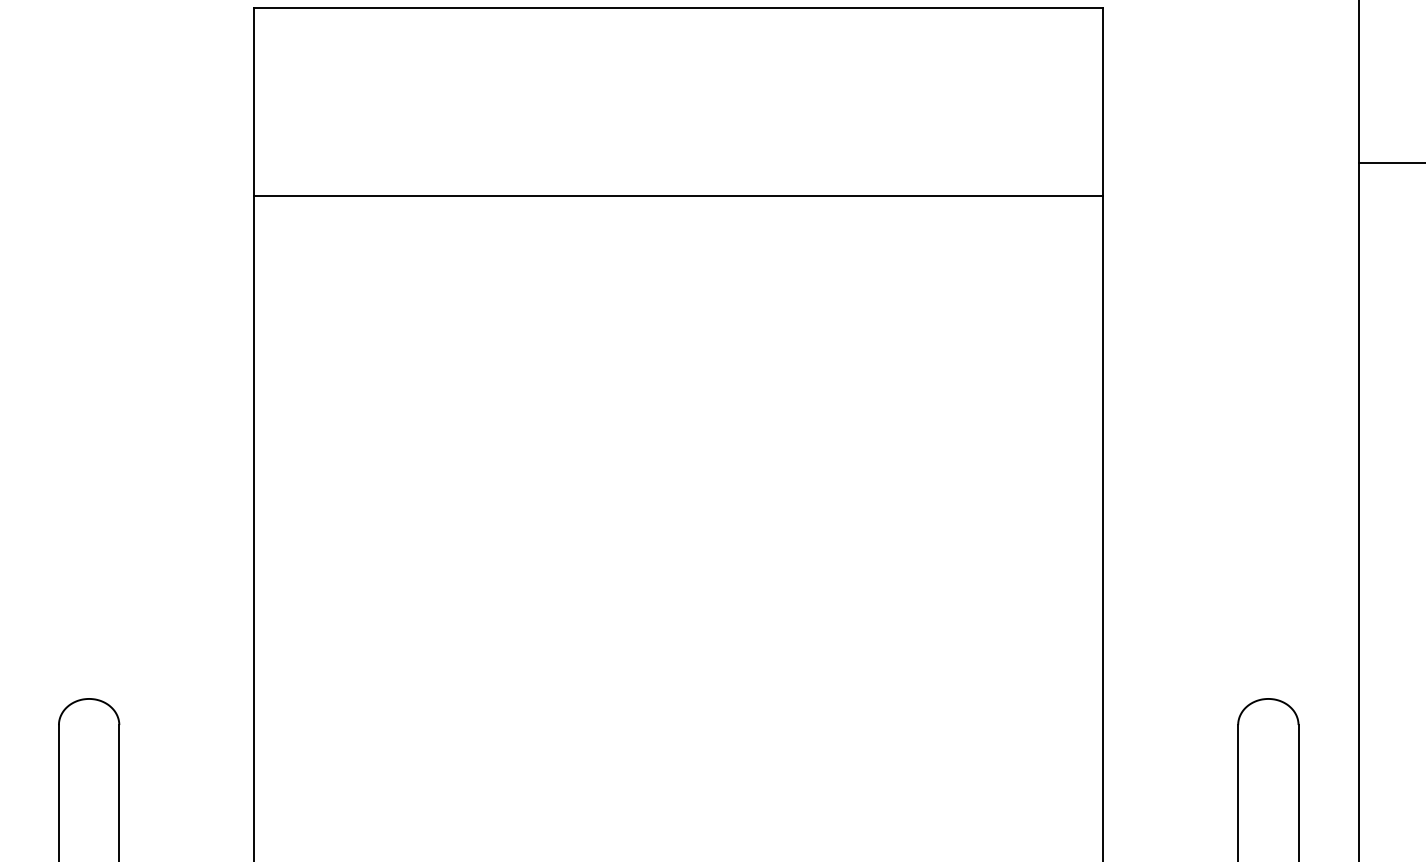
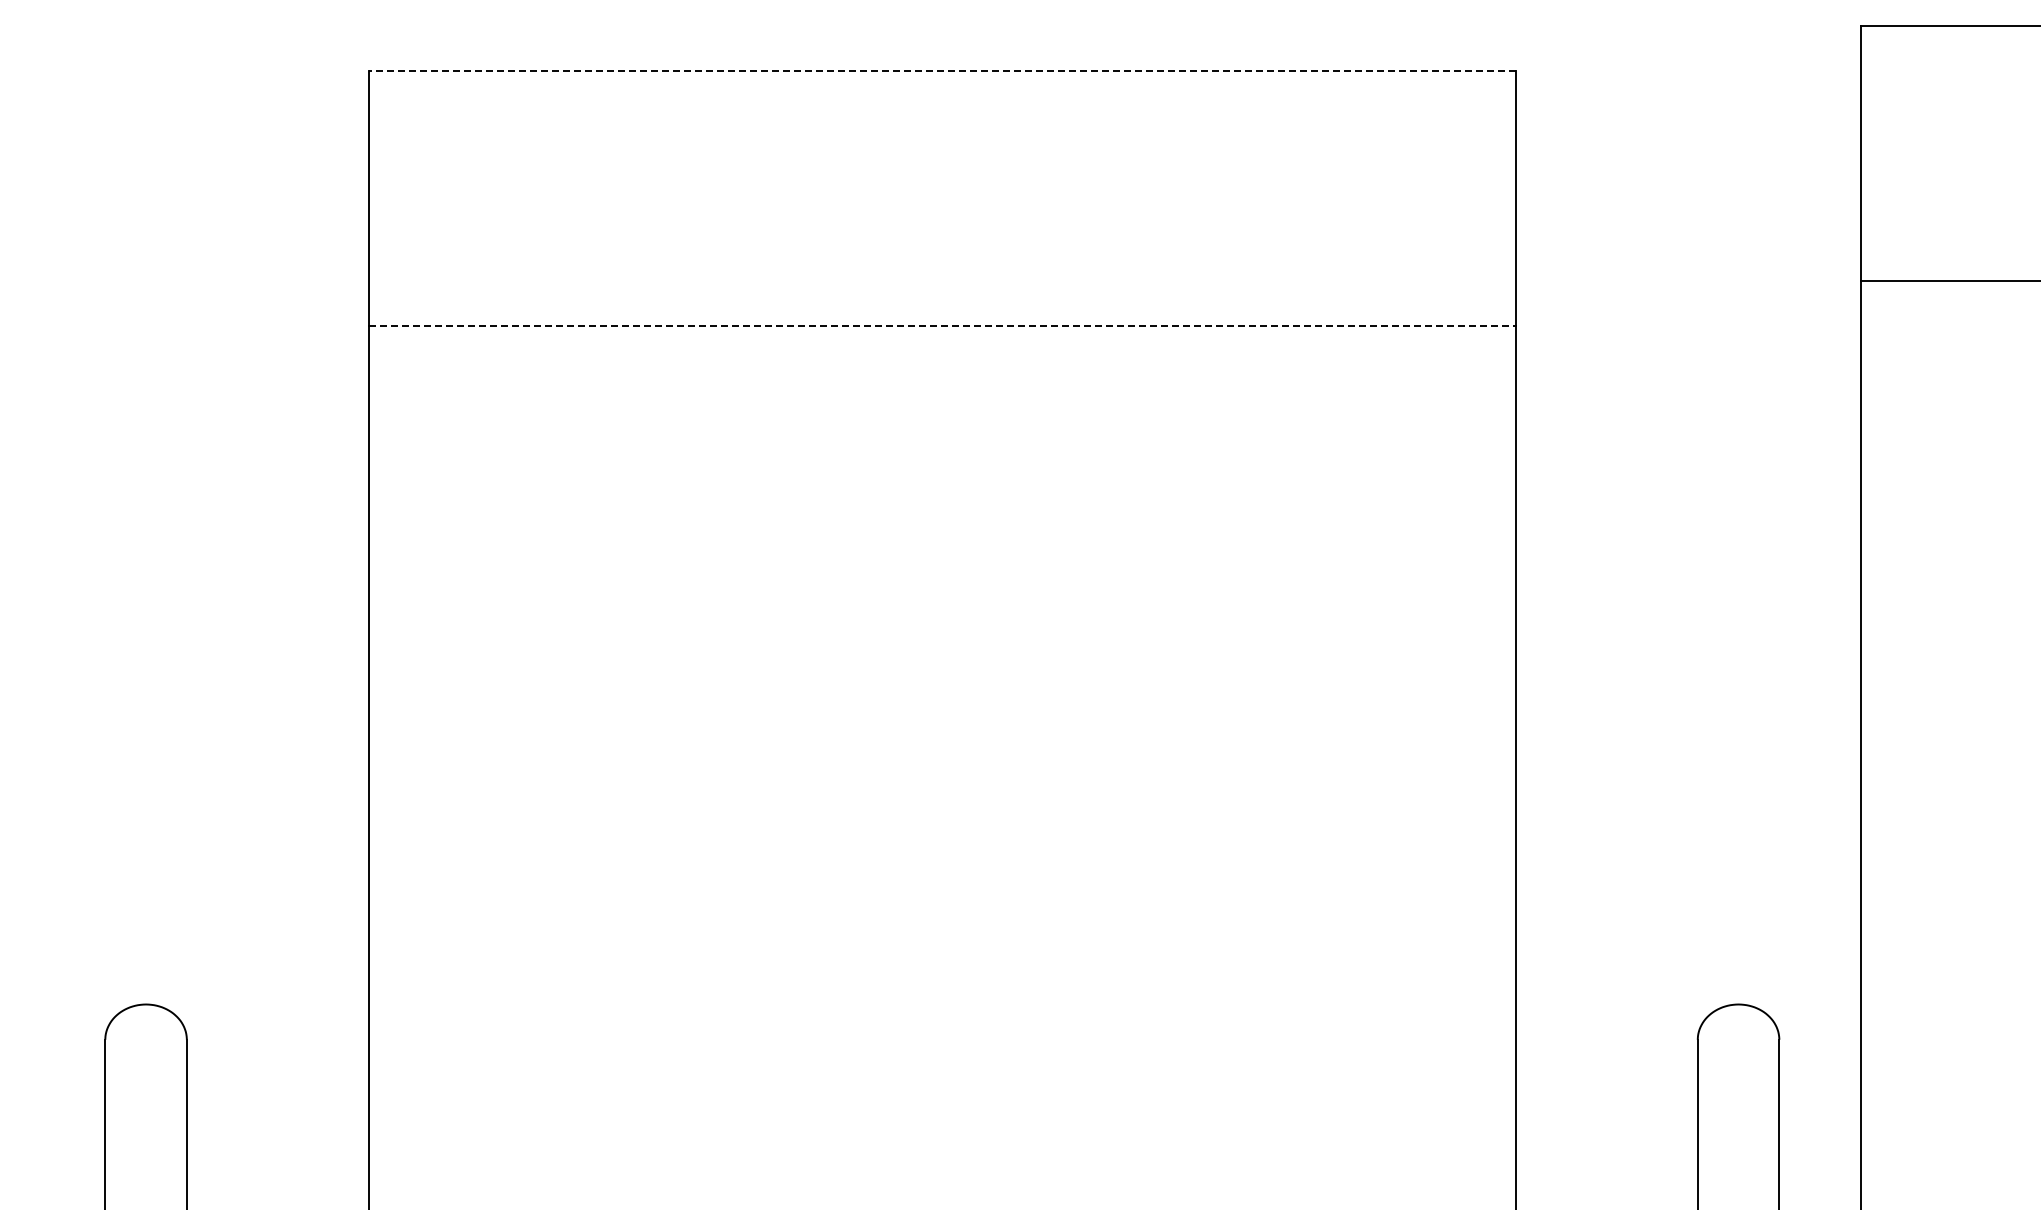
line: (678, 7) -> (941, 70), solid -> dashed
line: (678, 196) -> (942, 325), solid -> dashed

